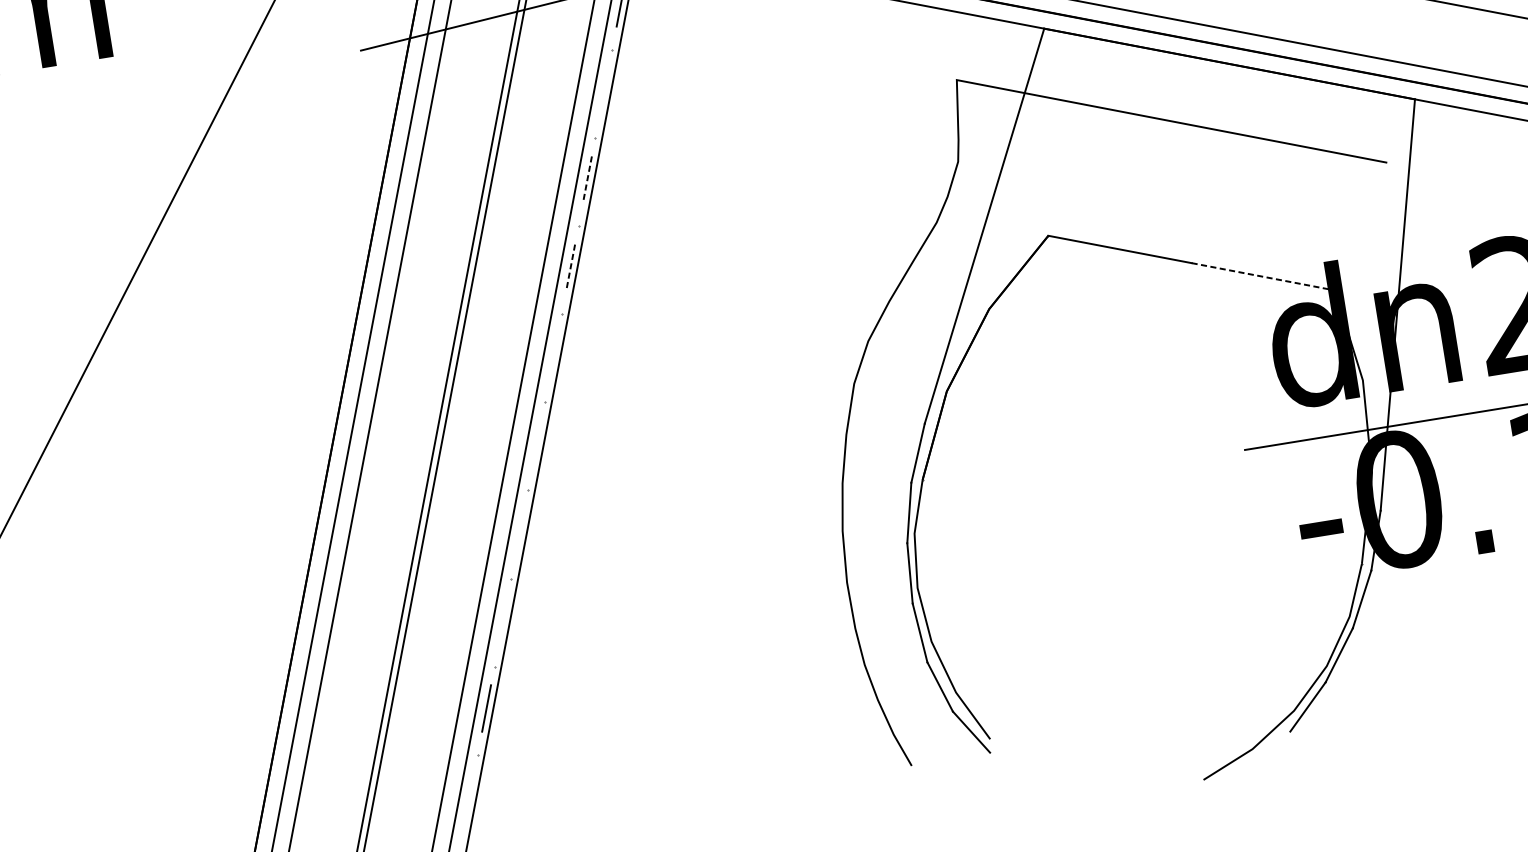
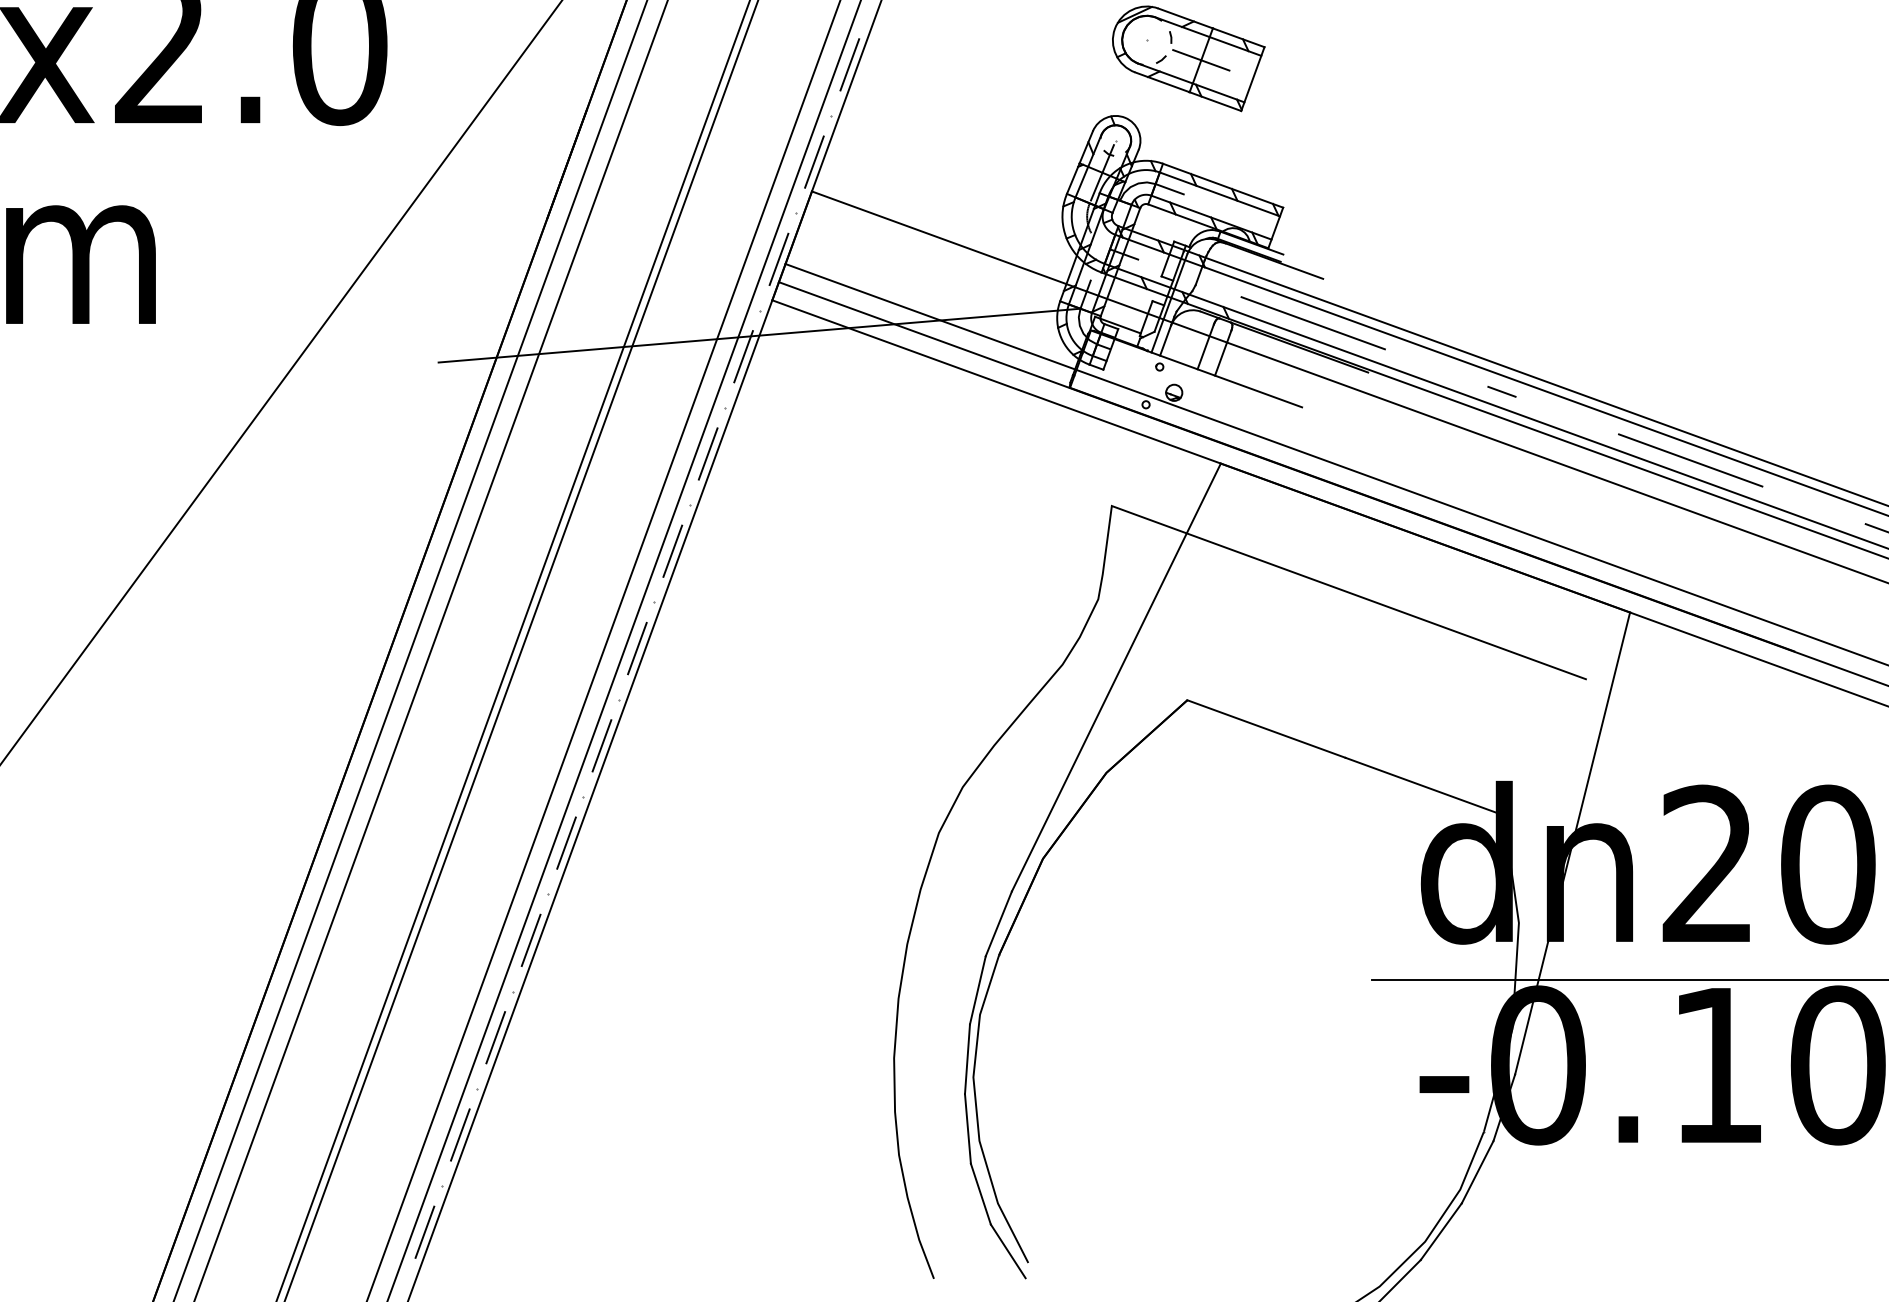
line: (603, 91) -> (707, 453), added
line: (587, 179) -> (672, 551), dashed -> solid
line: (570, 268) -> (637, 649), dashed -> solid
line: (1264, 276) -> (1425, 786), dashed -> solid
line: (553, 355) -> (601, 745), added
line: (536, 443) -> (566, 842), added
line: (519, 532) -> (530, 940), added
line: (503, 620) -> (495, 1037), added
line: (469, 796) -> (424, 1231), added

